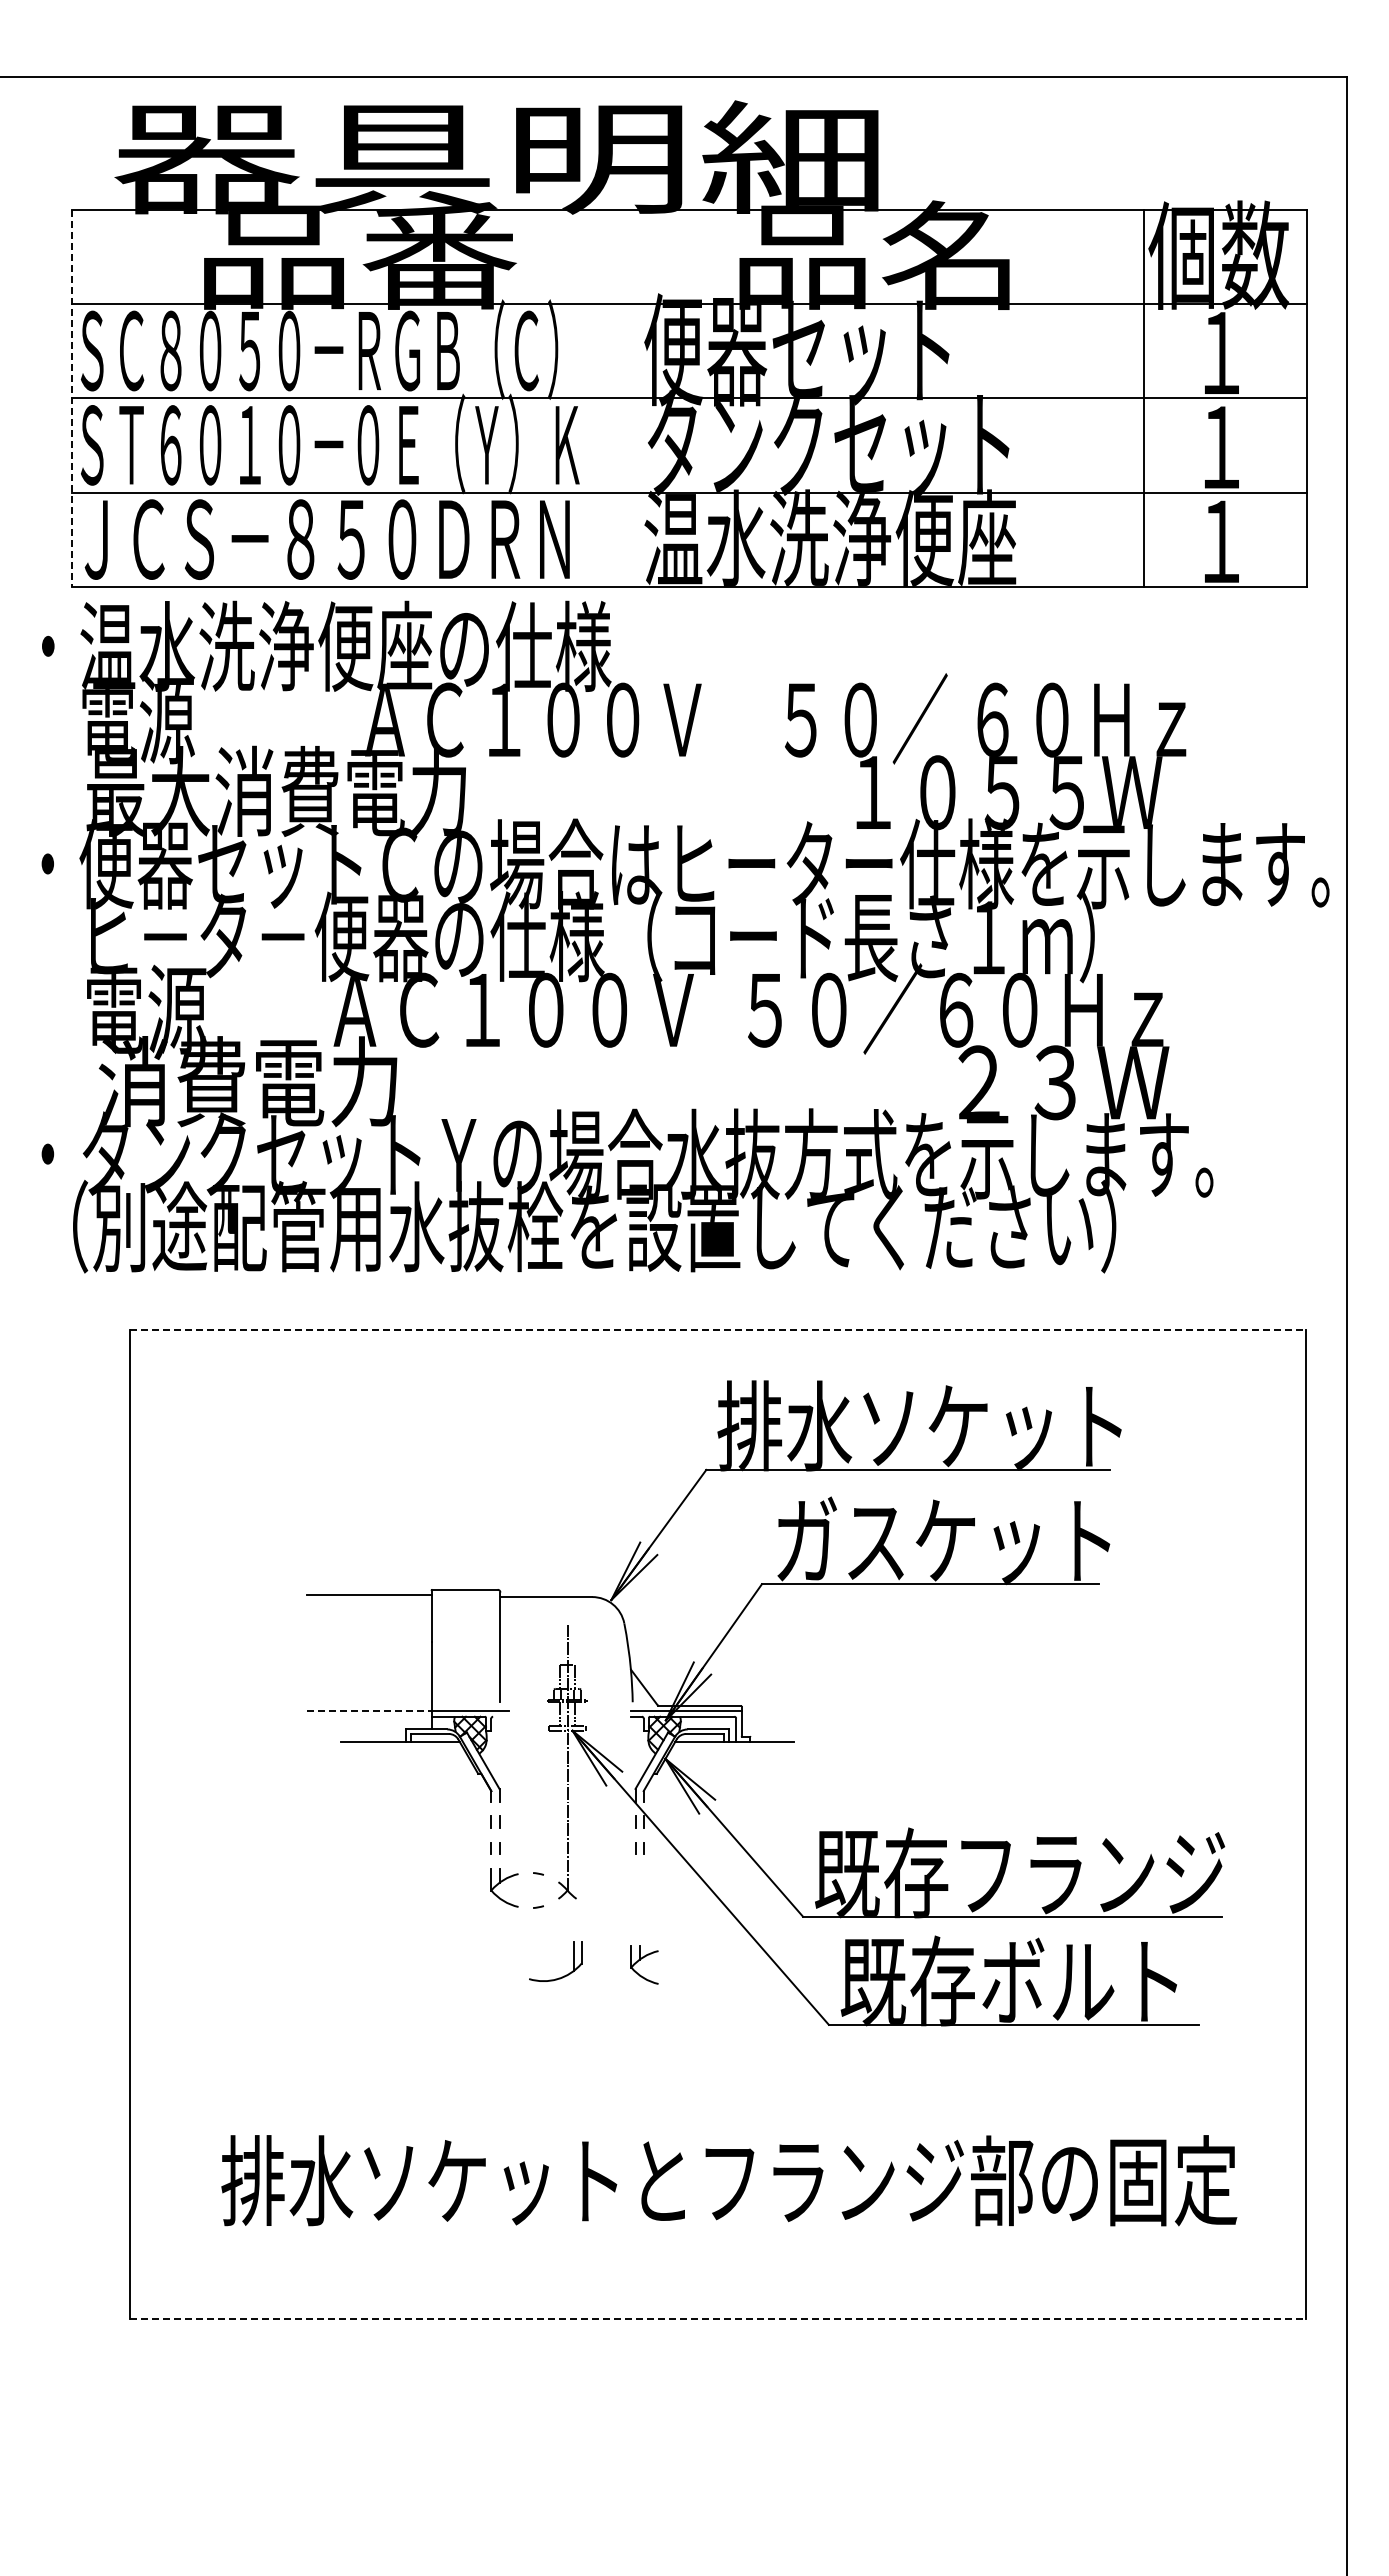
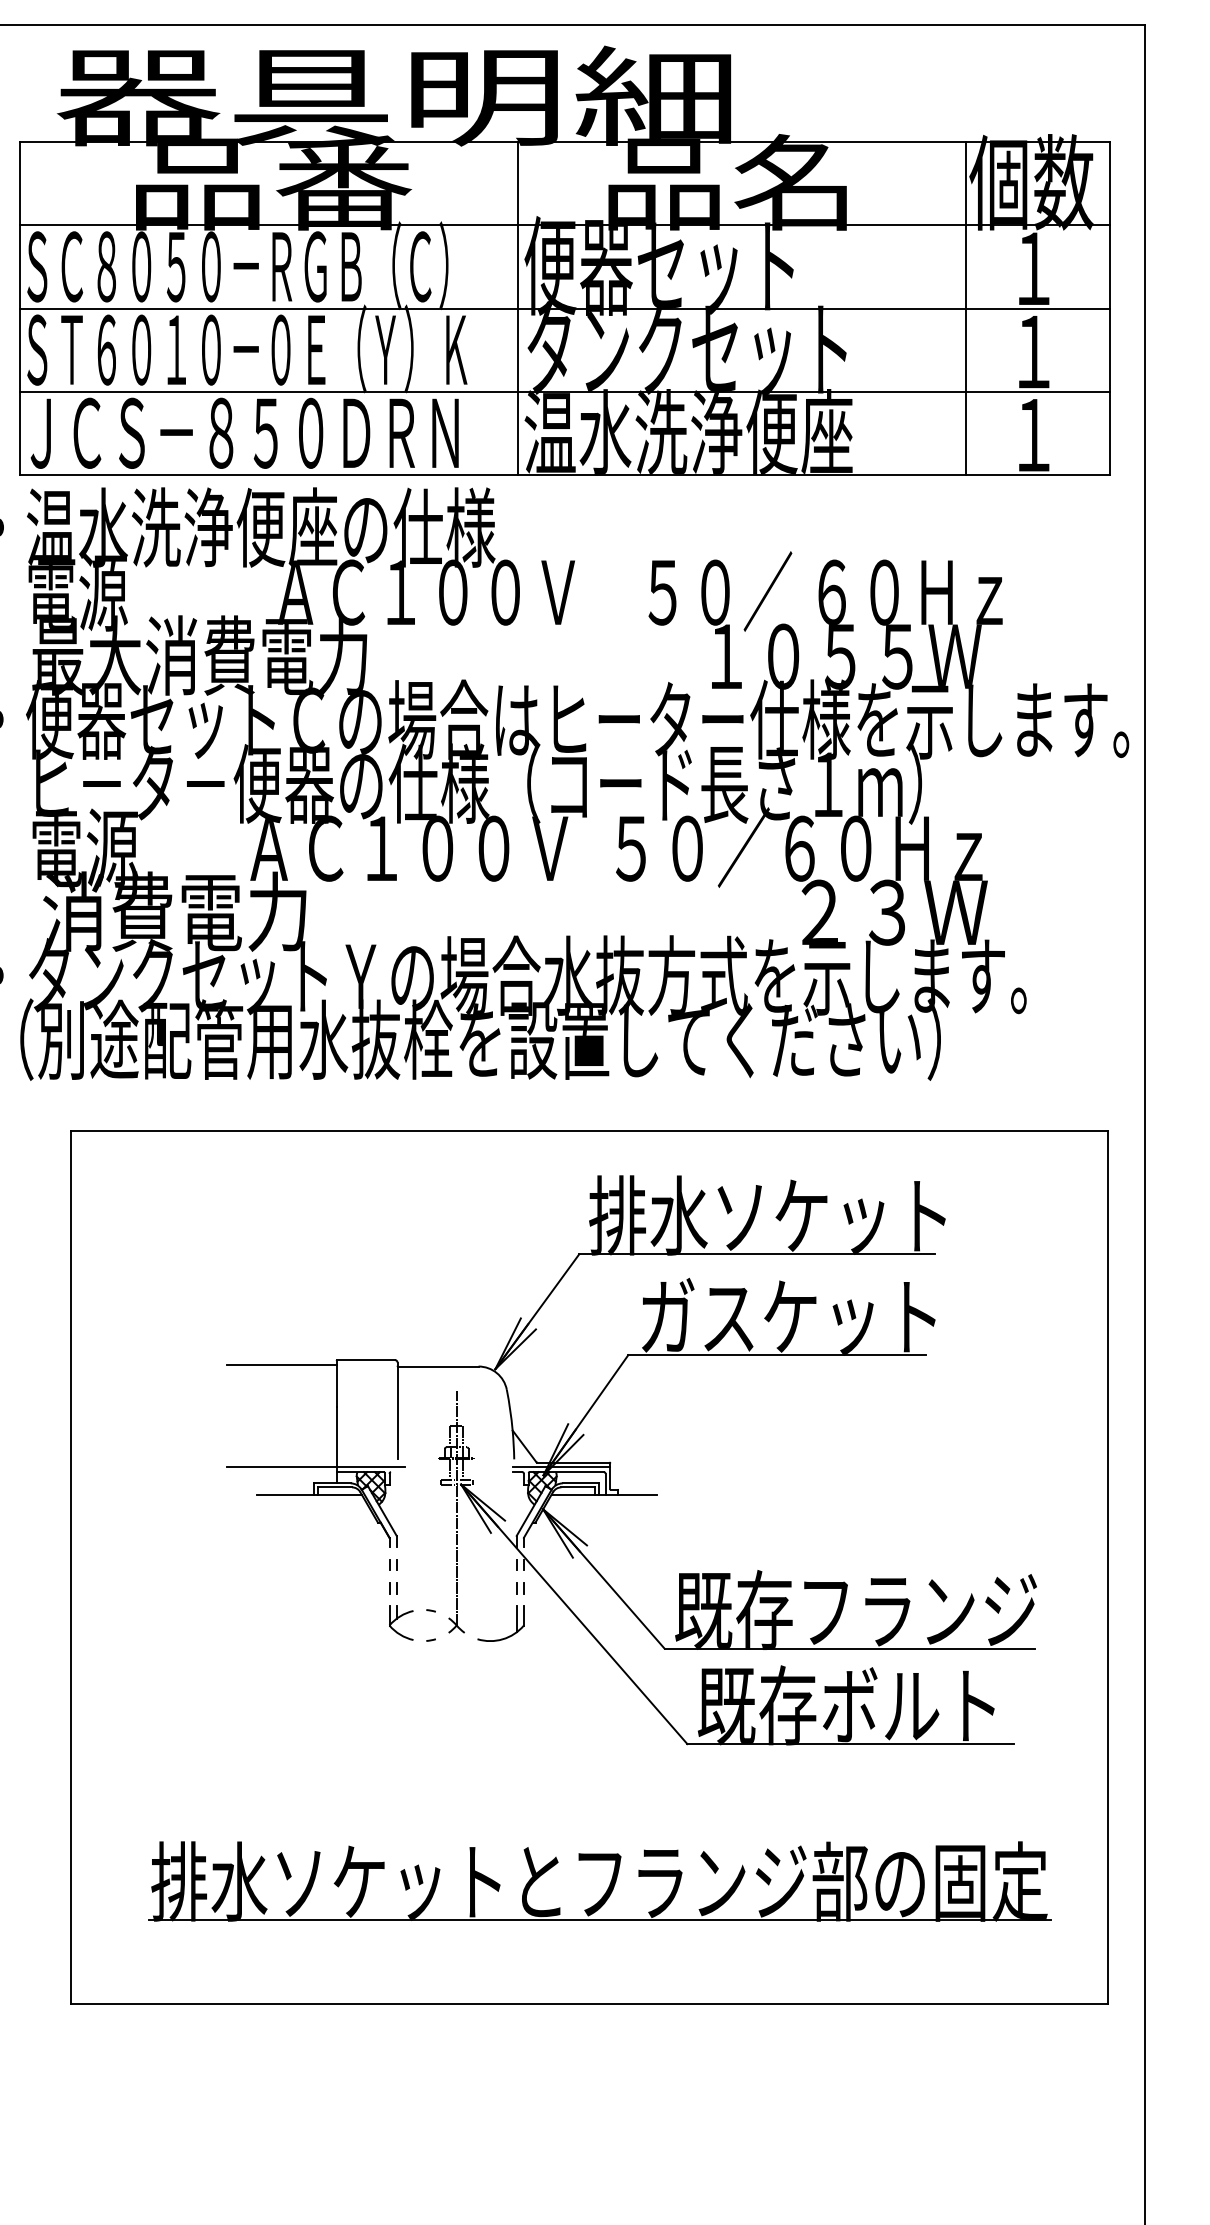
line: (636, 397) -> (517, 307), added
line: (72, 398) -> (19, 308), dashed -> solid
line: (718, 1330) -> (589, 1131), dashed -> solid
line: (369, 1711) -> (281, 1467), dashed -> solid
part: (644, 1964) -> (524, 1690), removed
part: (561, 1976) -> (506, 1636), moved
line: (729, 2224) -> (599, 1920), added
line: (718, 2318) -> (589, 2003), dashed -> solid

